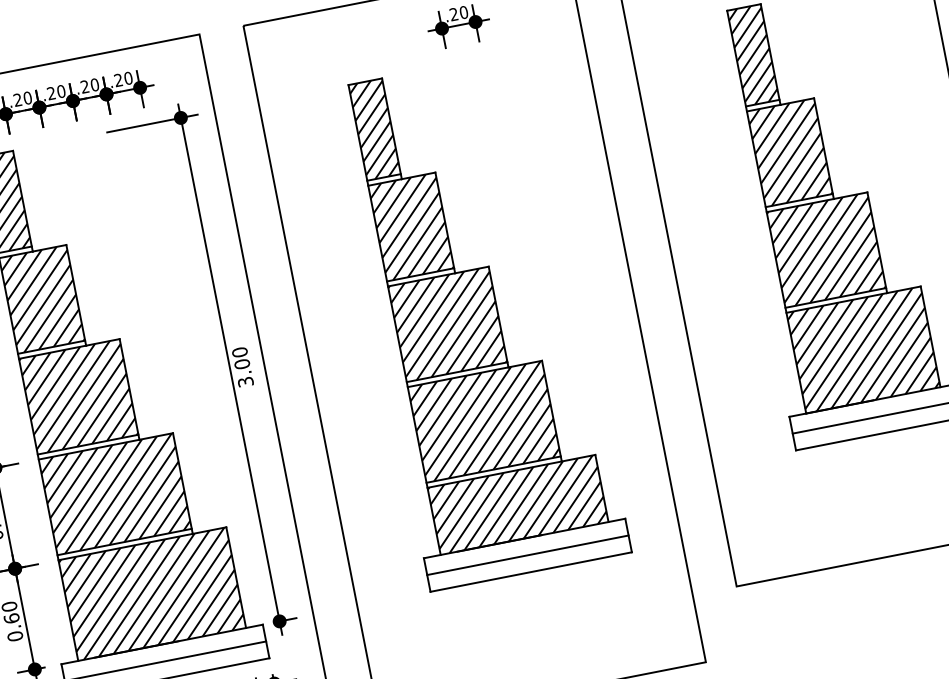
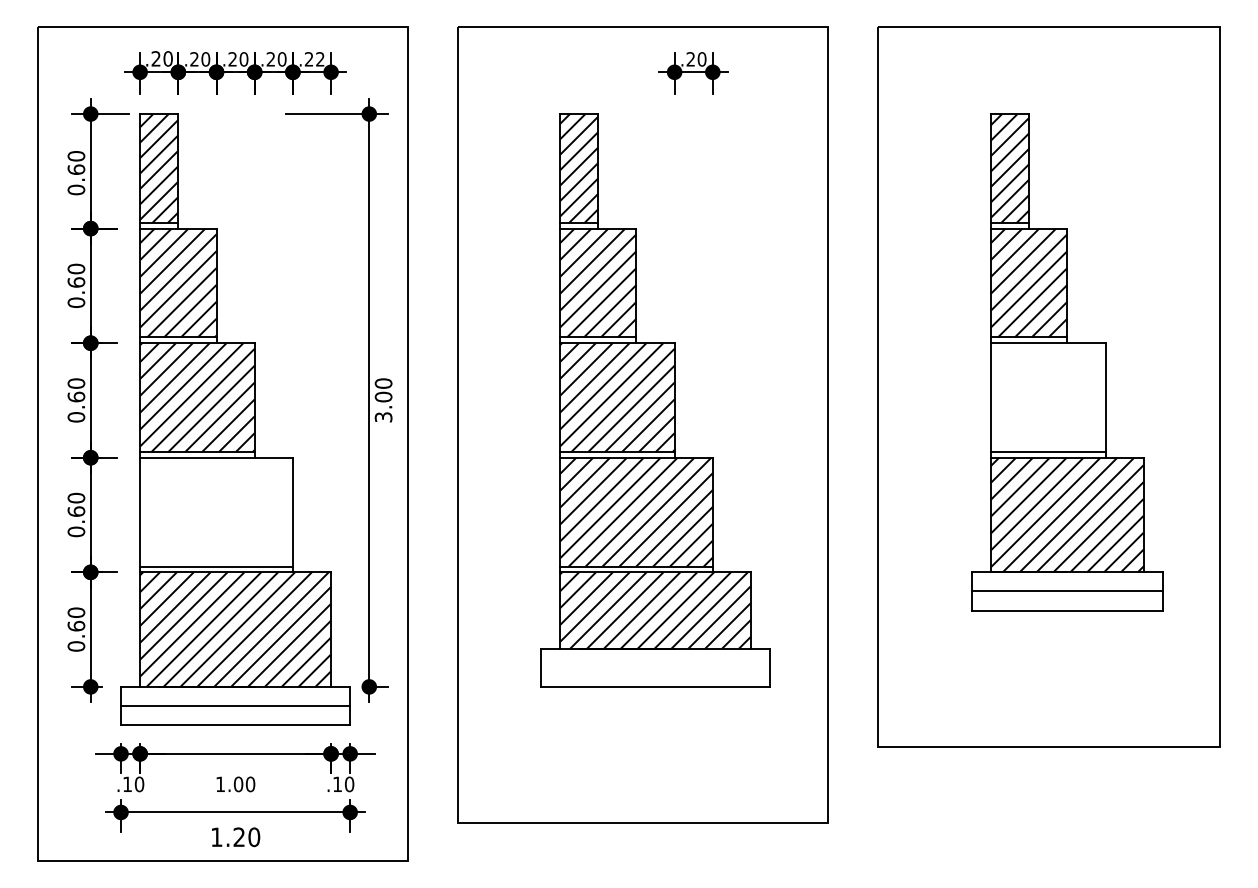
text: (128, 78) -> (320, 59), .20 -> .22
hatch: (825, 250) -> (1047, 397), removed
hatch: (115, 493) -> (216, 511), removed
line: (527, 555) -> (655, 667), removed

